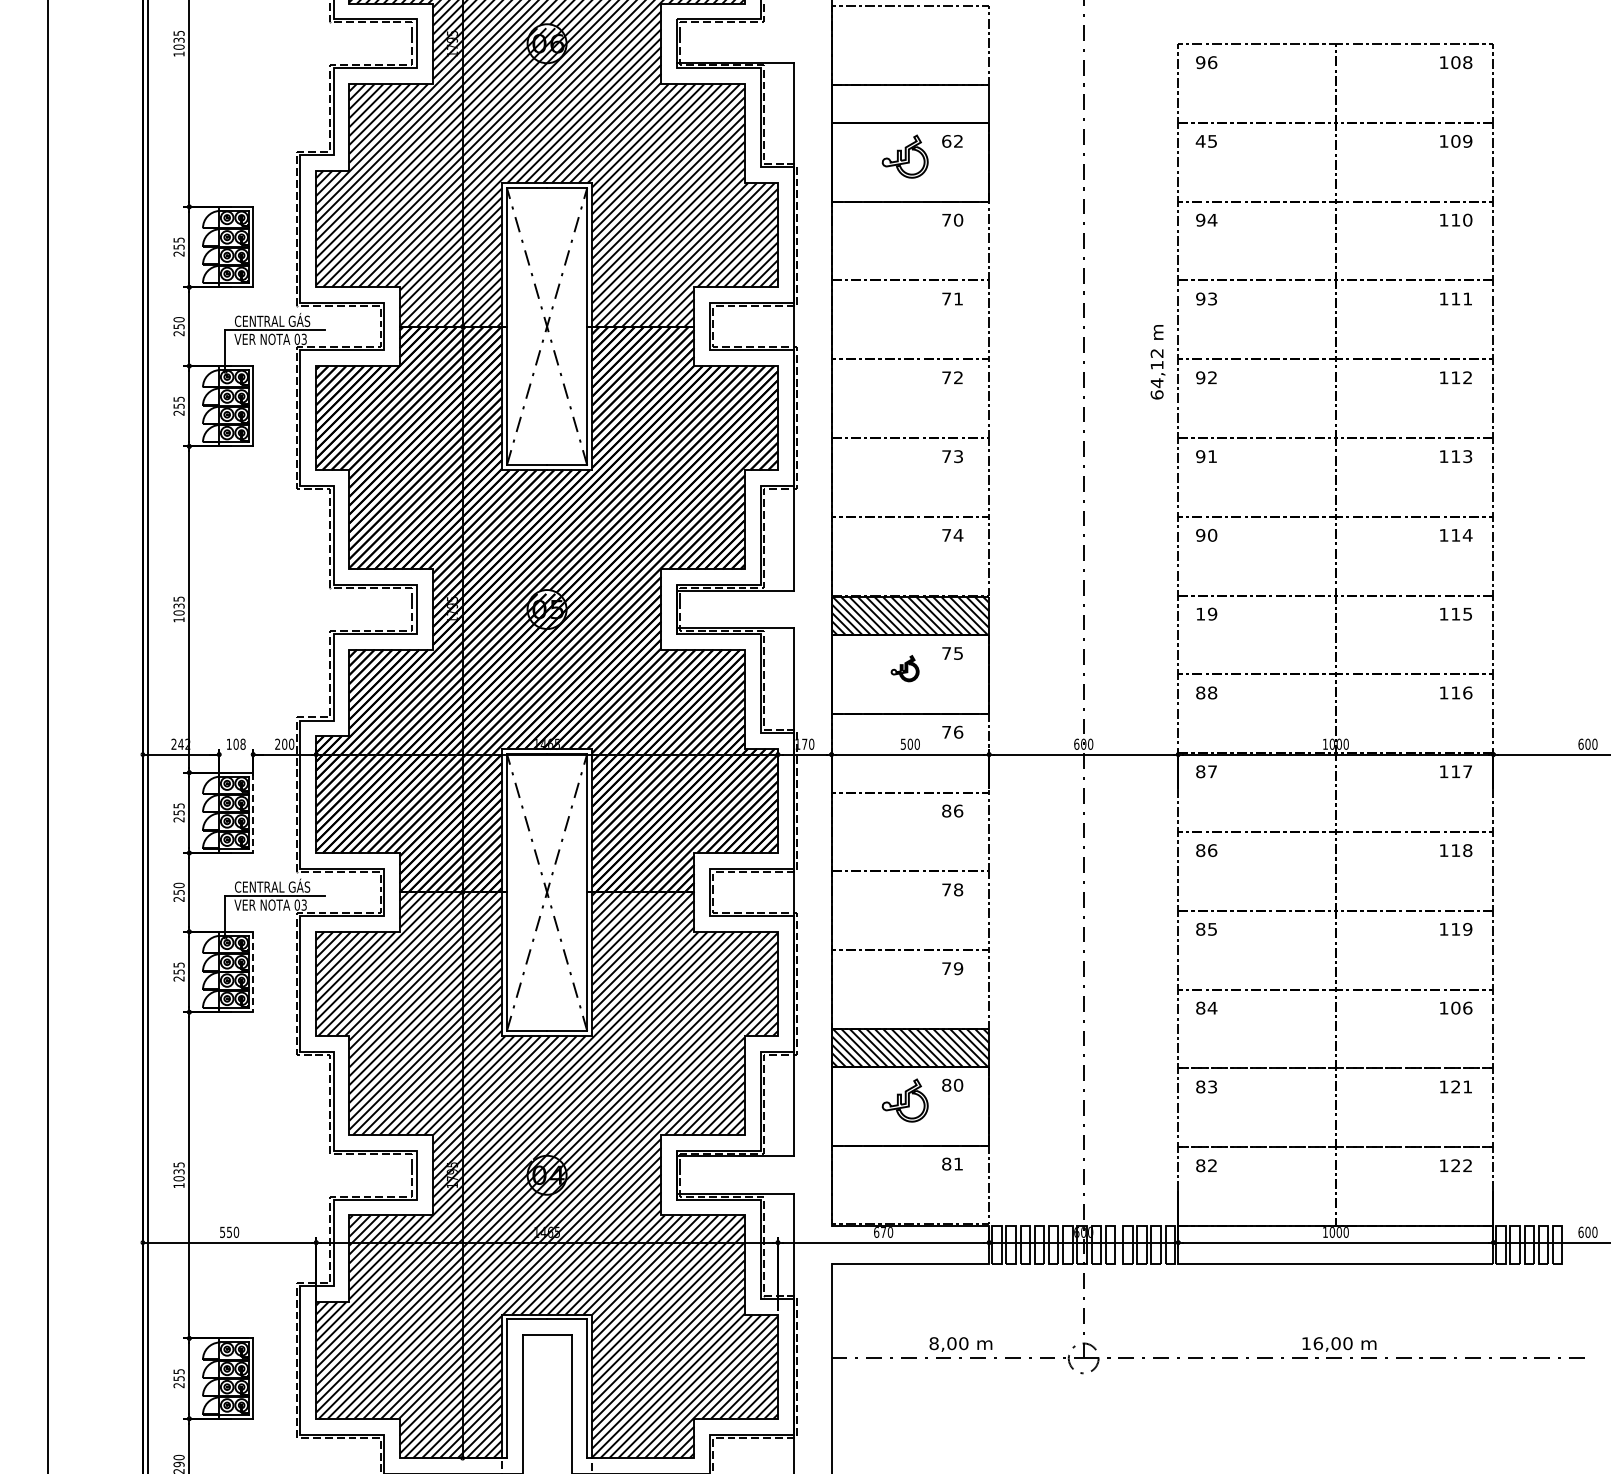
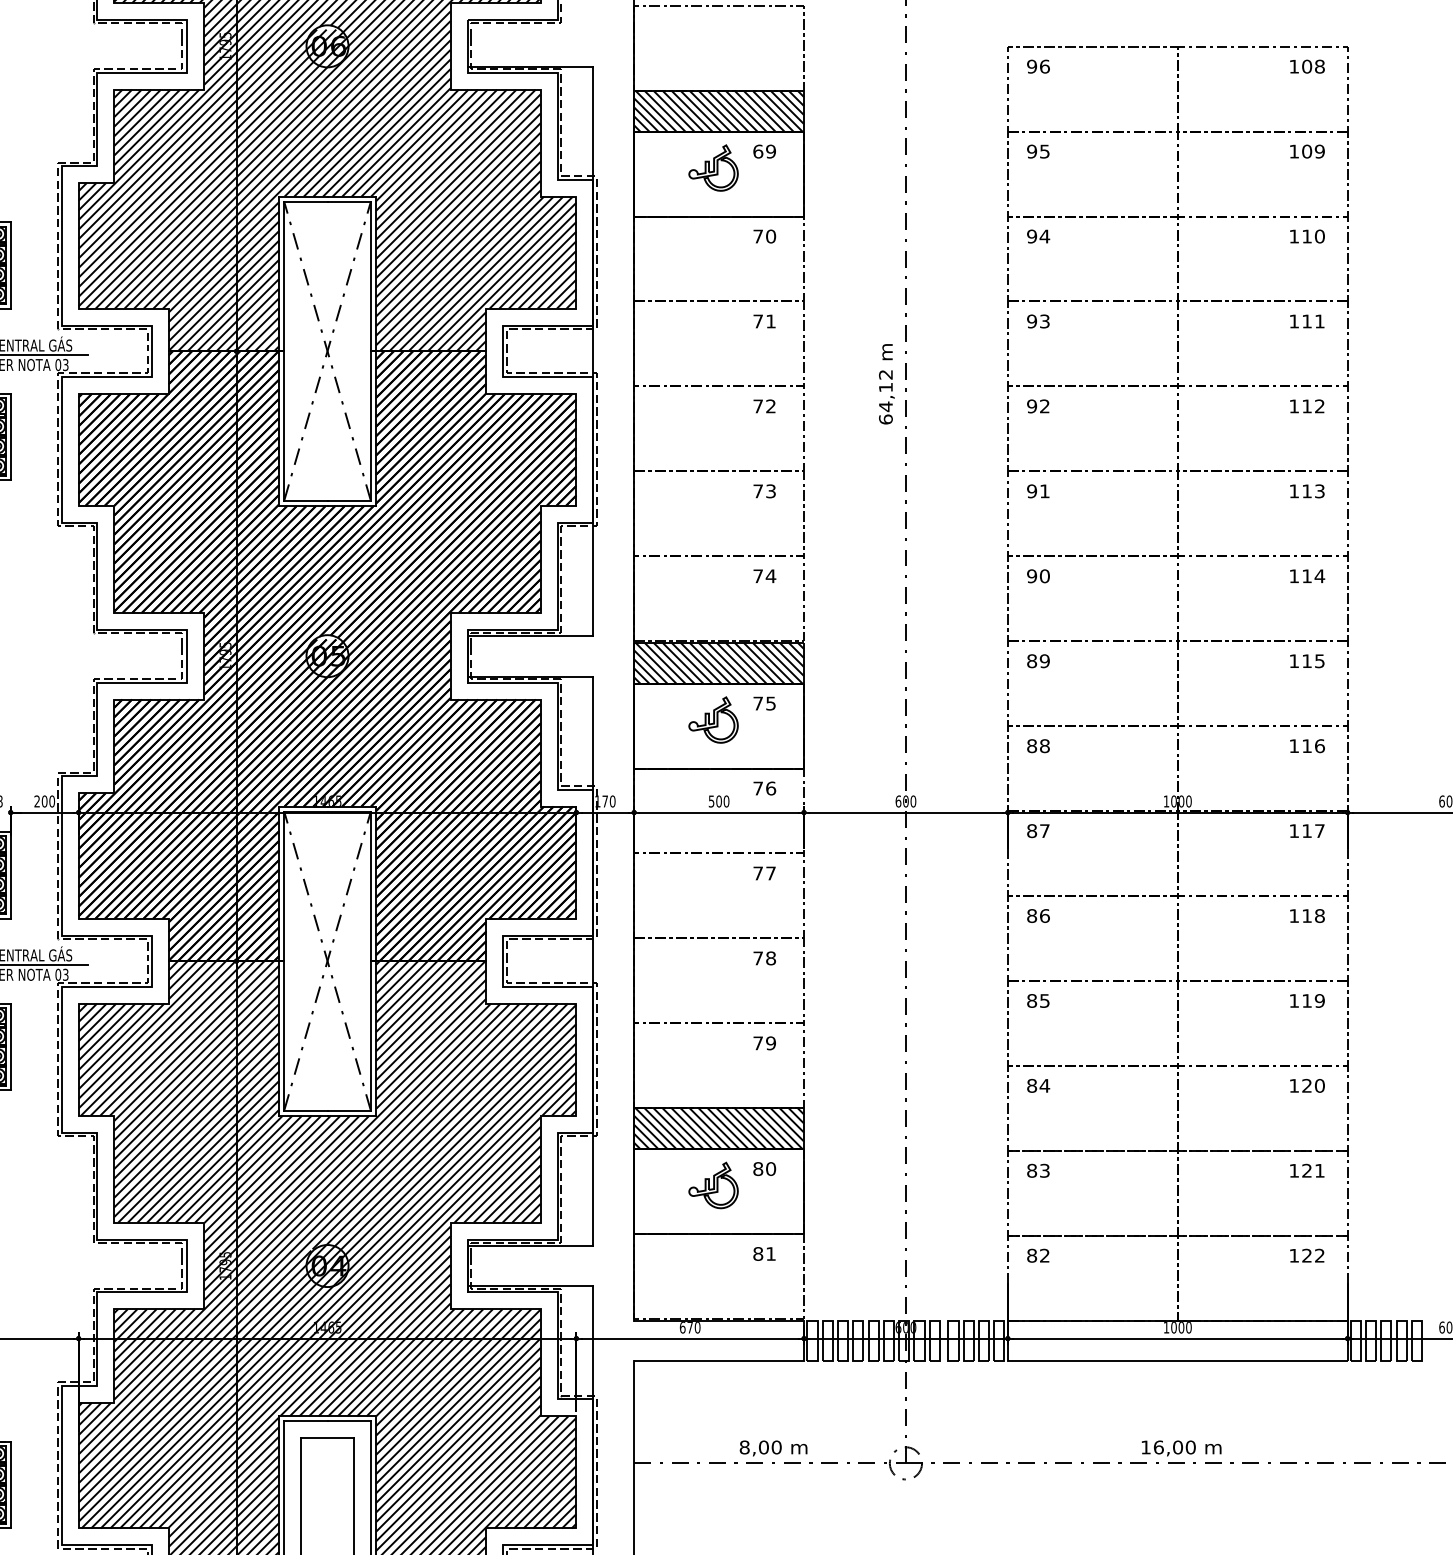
hatch: (910, 103) -> (719, 110), added
text: (958, 141) -> (770, 151), 62 -> 69
text: (1200, 141) -> (1031, 151), 45 -> 95
text: (1157, 362) -> (886, 384), moved
text: (1200, 613) -> (1031, 660), 19 -> 89
part: (904, 668) -> (712, 719), size x1.67
text: (952, 810) -> (764, 872), 86 -> 77
line: (253, 813) -> (11, 876), dashed -> solid
line: (253, 972) -> (11, 1047), dashed -> solid
text: (1461, 1007) -> (1313, 1085), 106 -> 120

